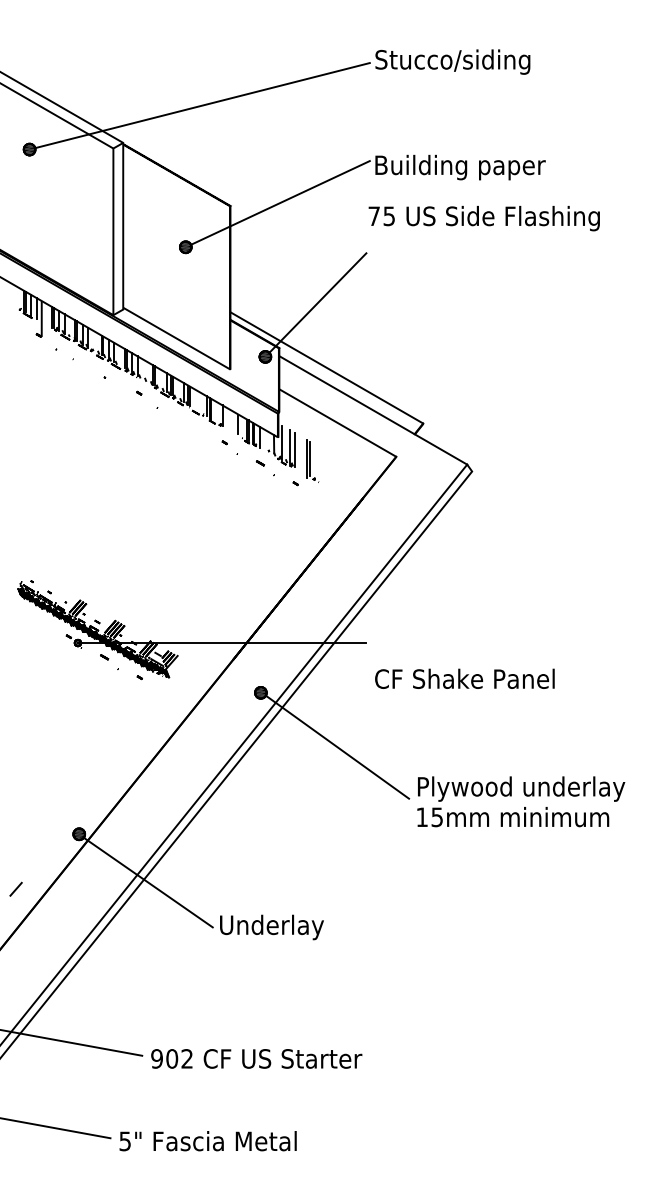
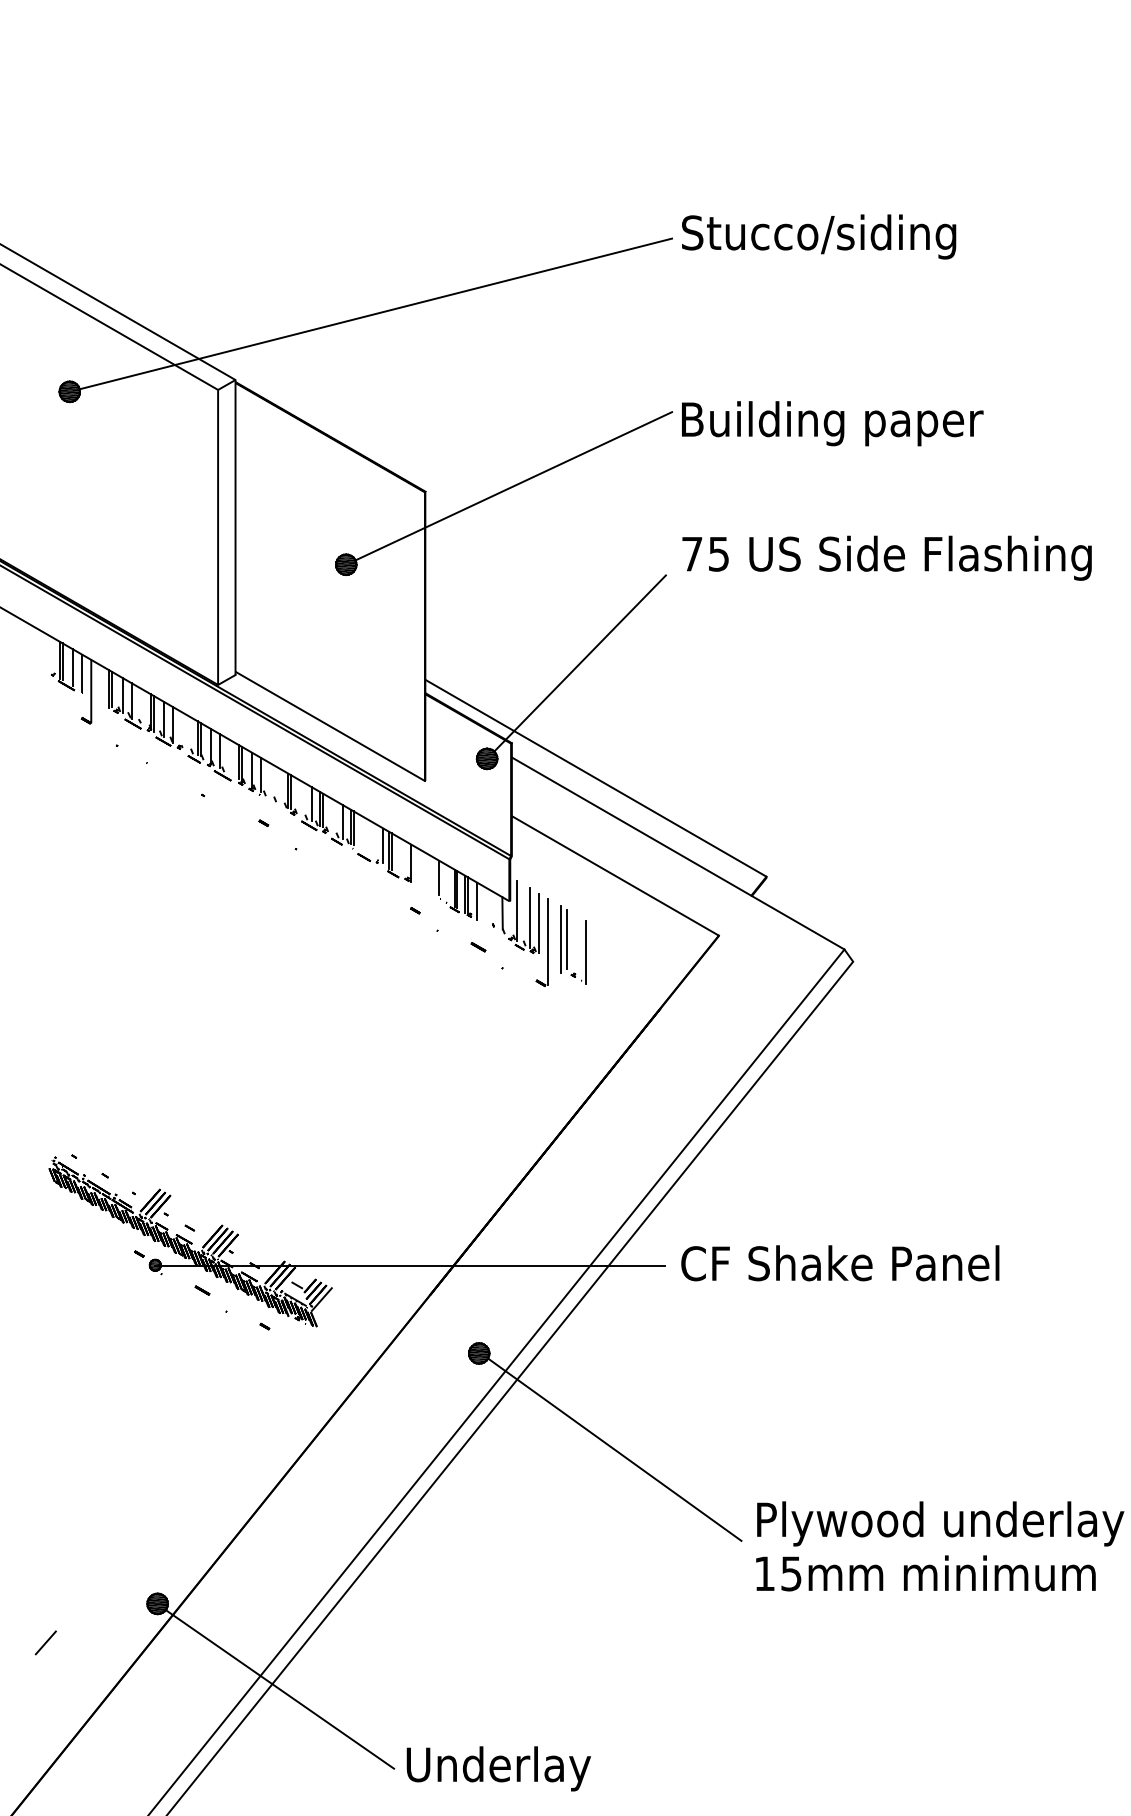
text: (483, 218) -> (885, 558), moved
line: (299, 460) -> (547, 942), added
line: (321, 466) -> (586, 952), added
text: (464, 678) -> (839, 1262), moved
line: (15, 888) -> (44, 1641), moved

